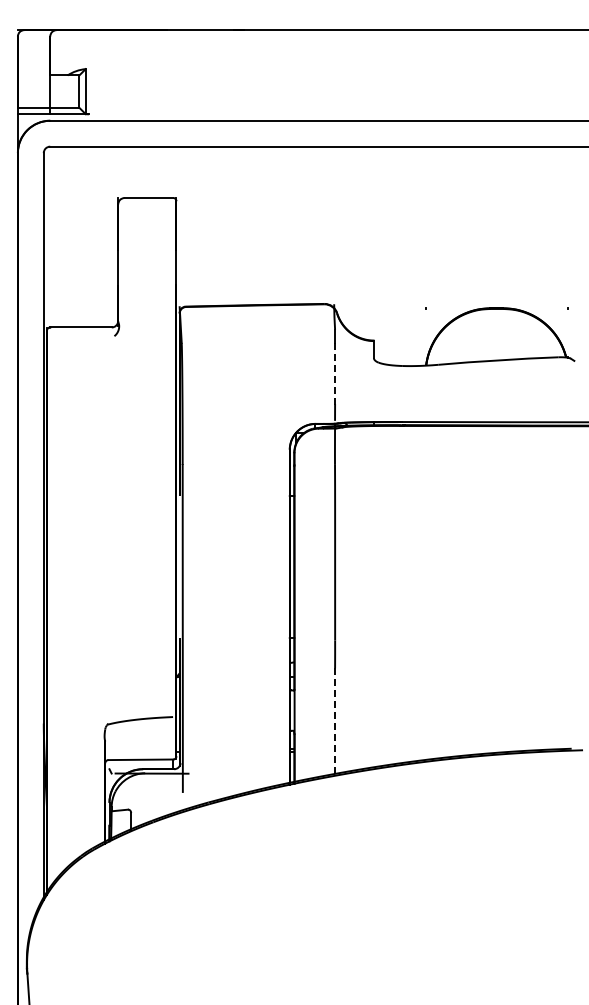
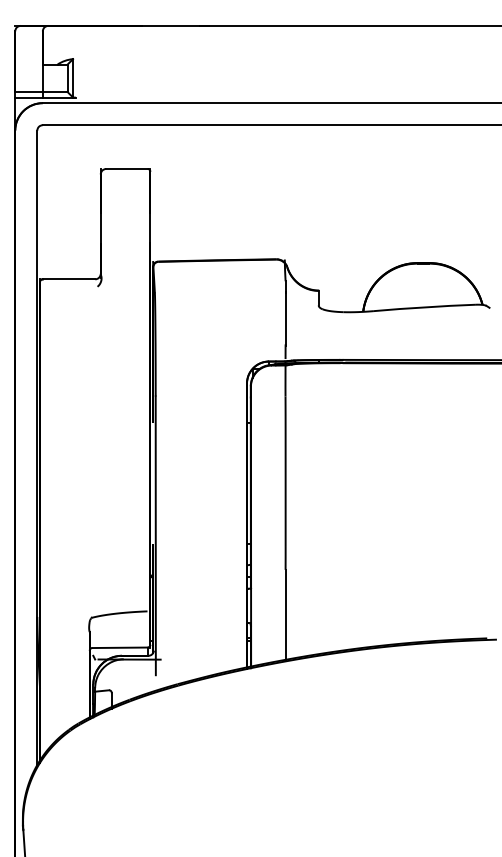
line: (335, 374) -> (285, 319), dashed -> solid
line: (335, 722) -> (285, 616), dashed -> solid

